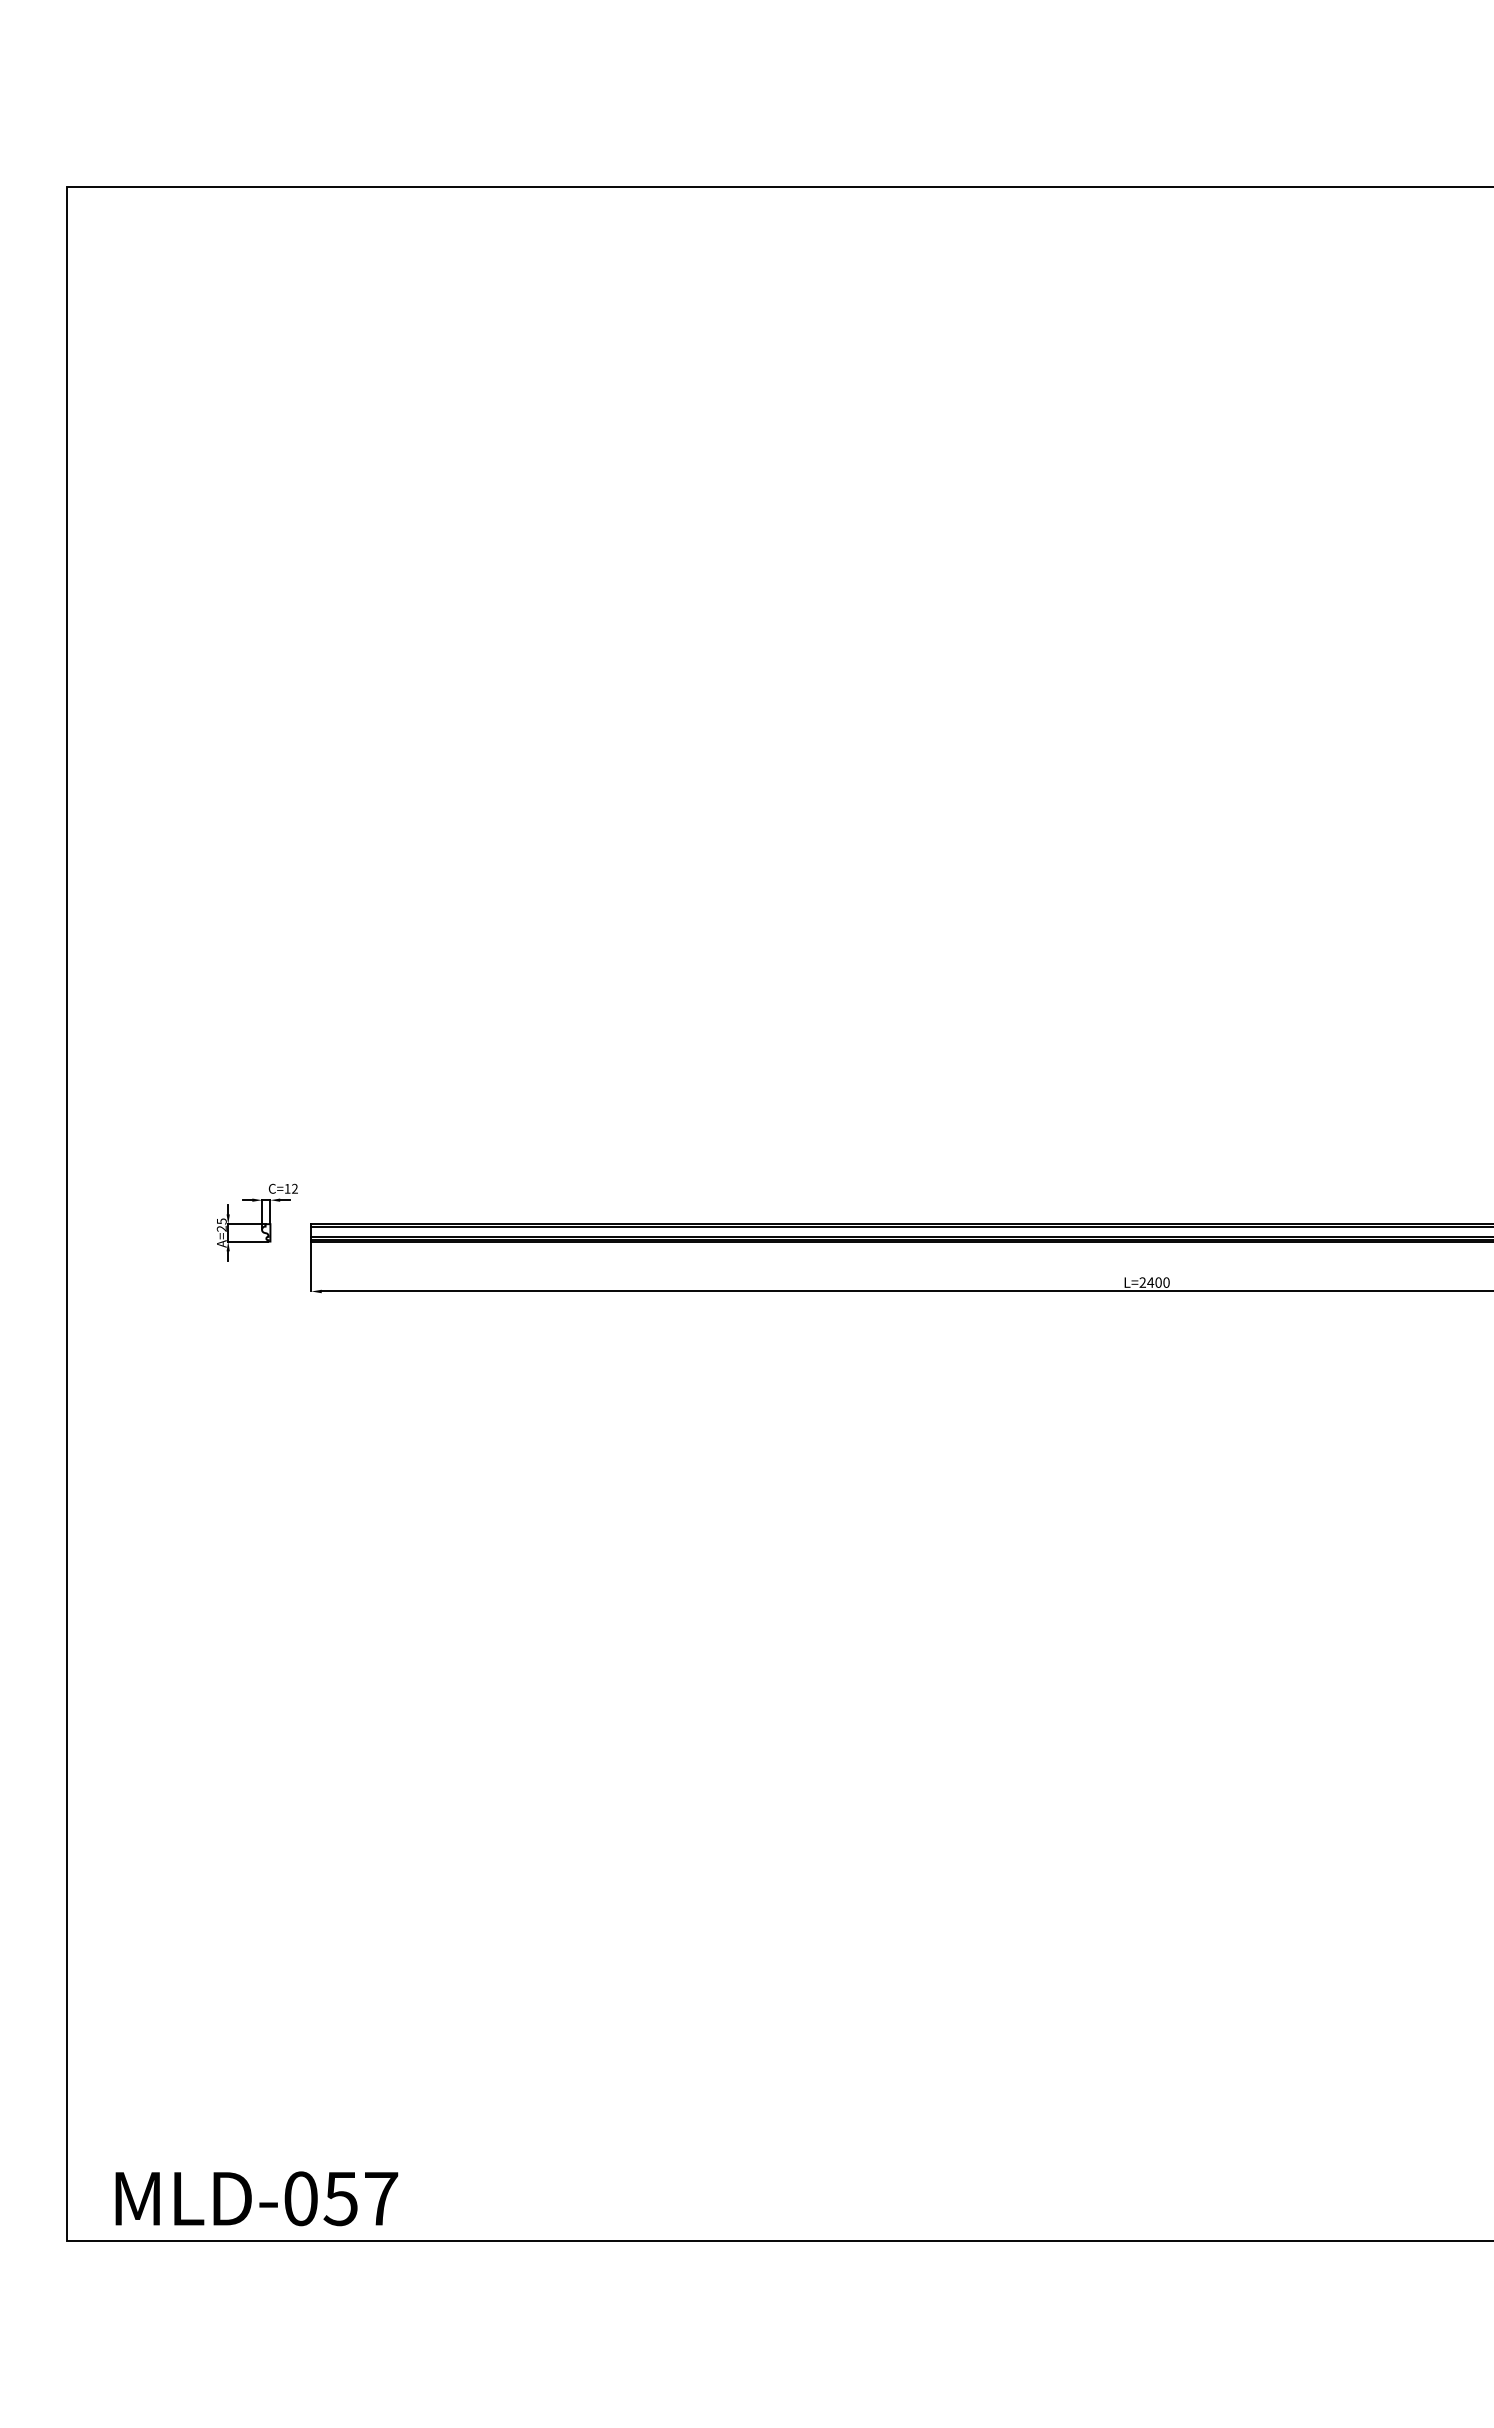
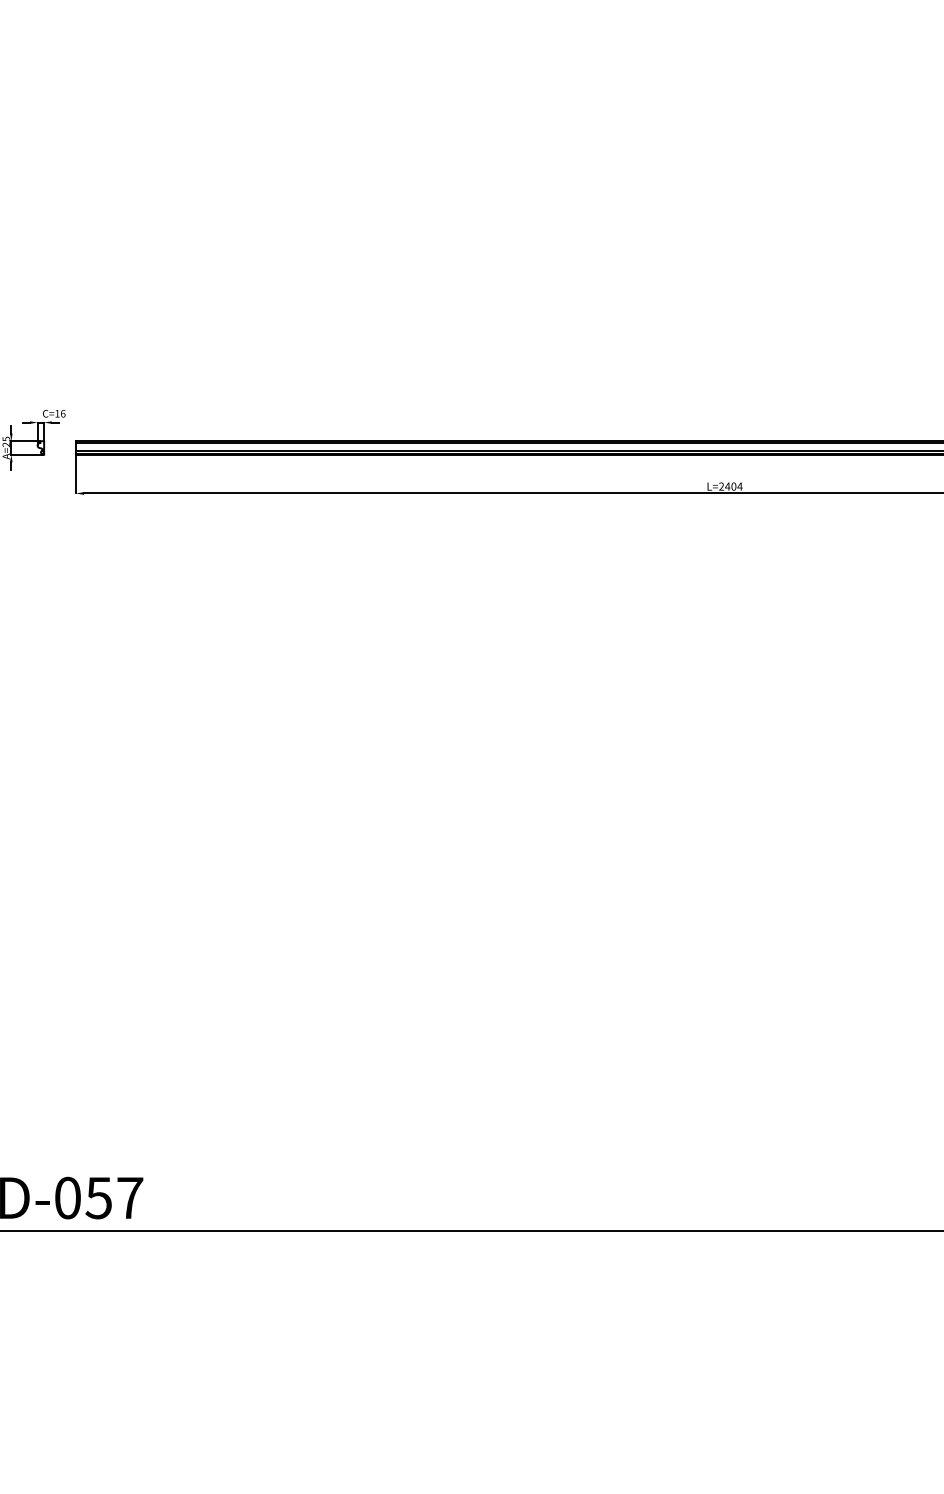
text: (295, 1188) -> (63, 413), C=12 -> C=16
text: (1166, 1282) -> (740, 486), L=2400 -> L=2404

